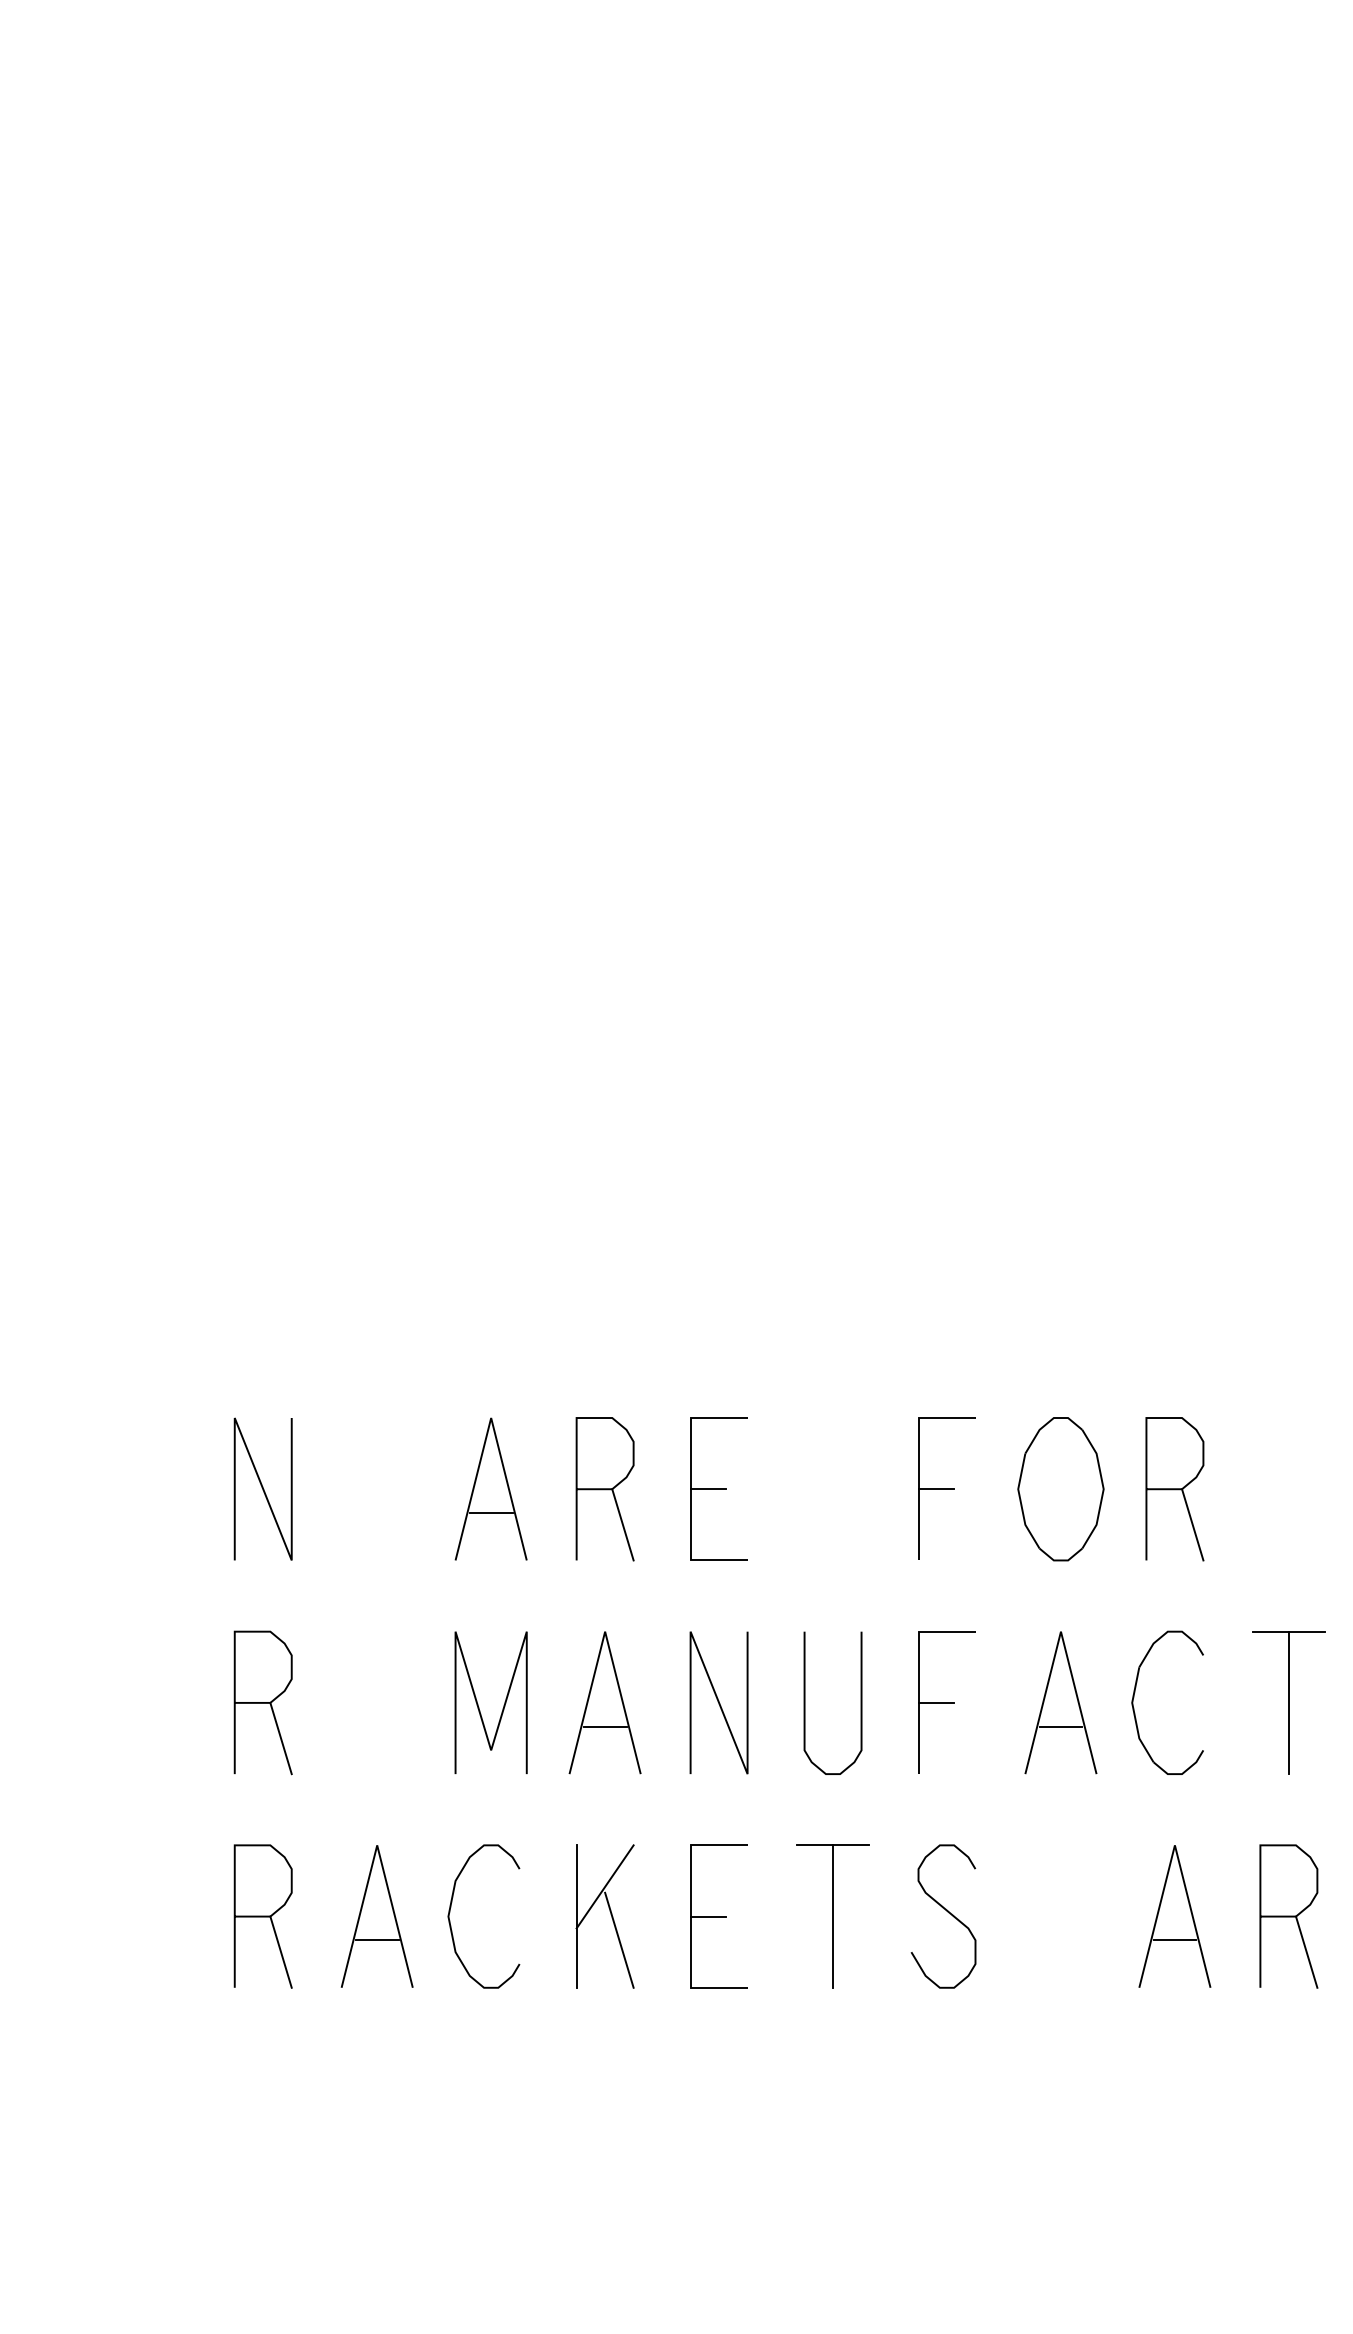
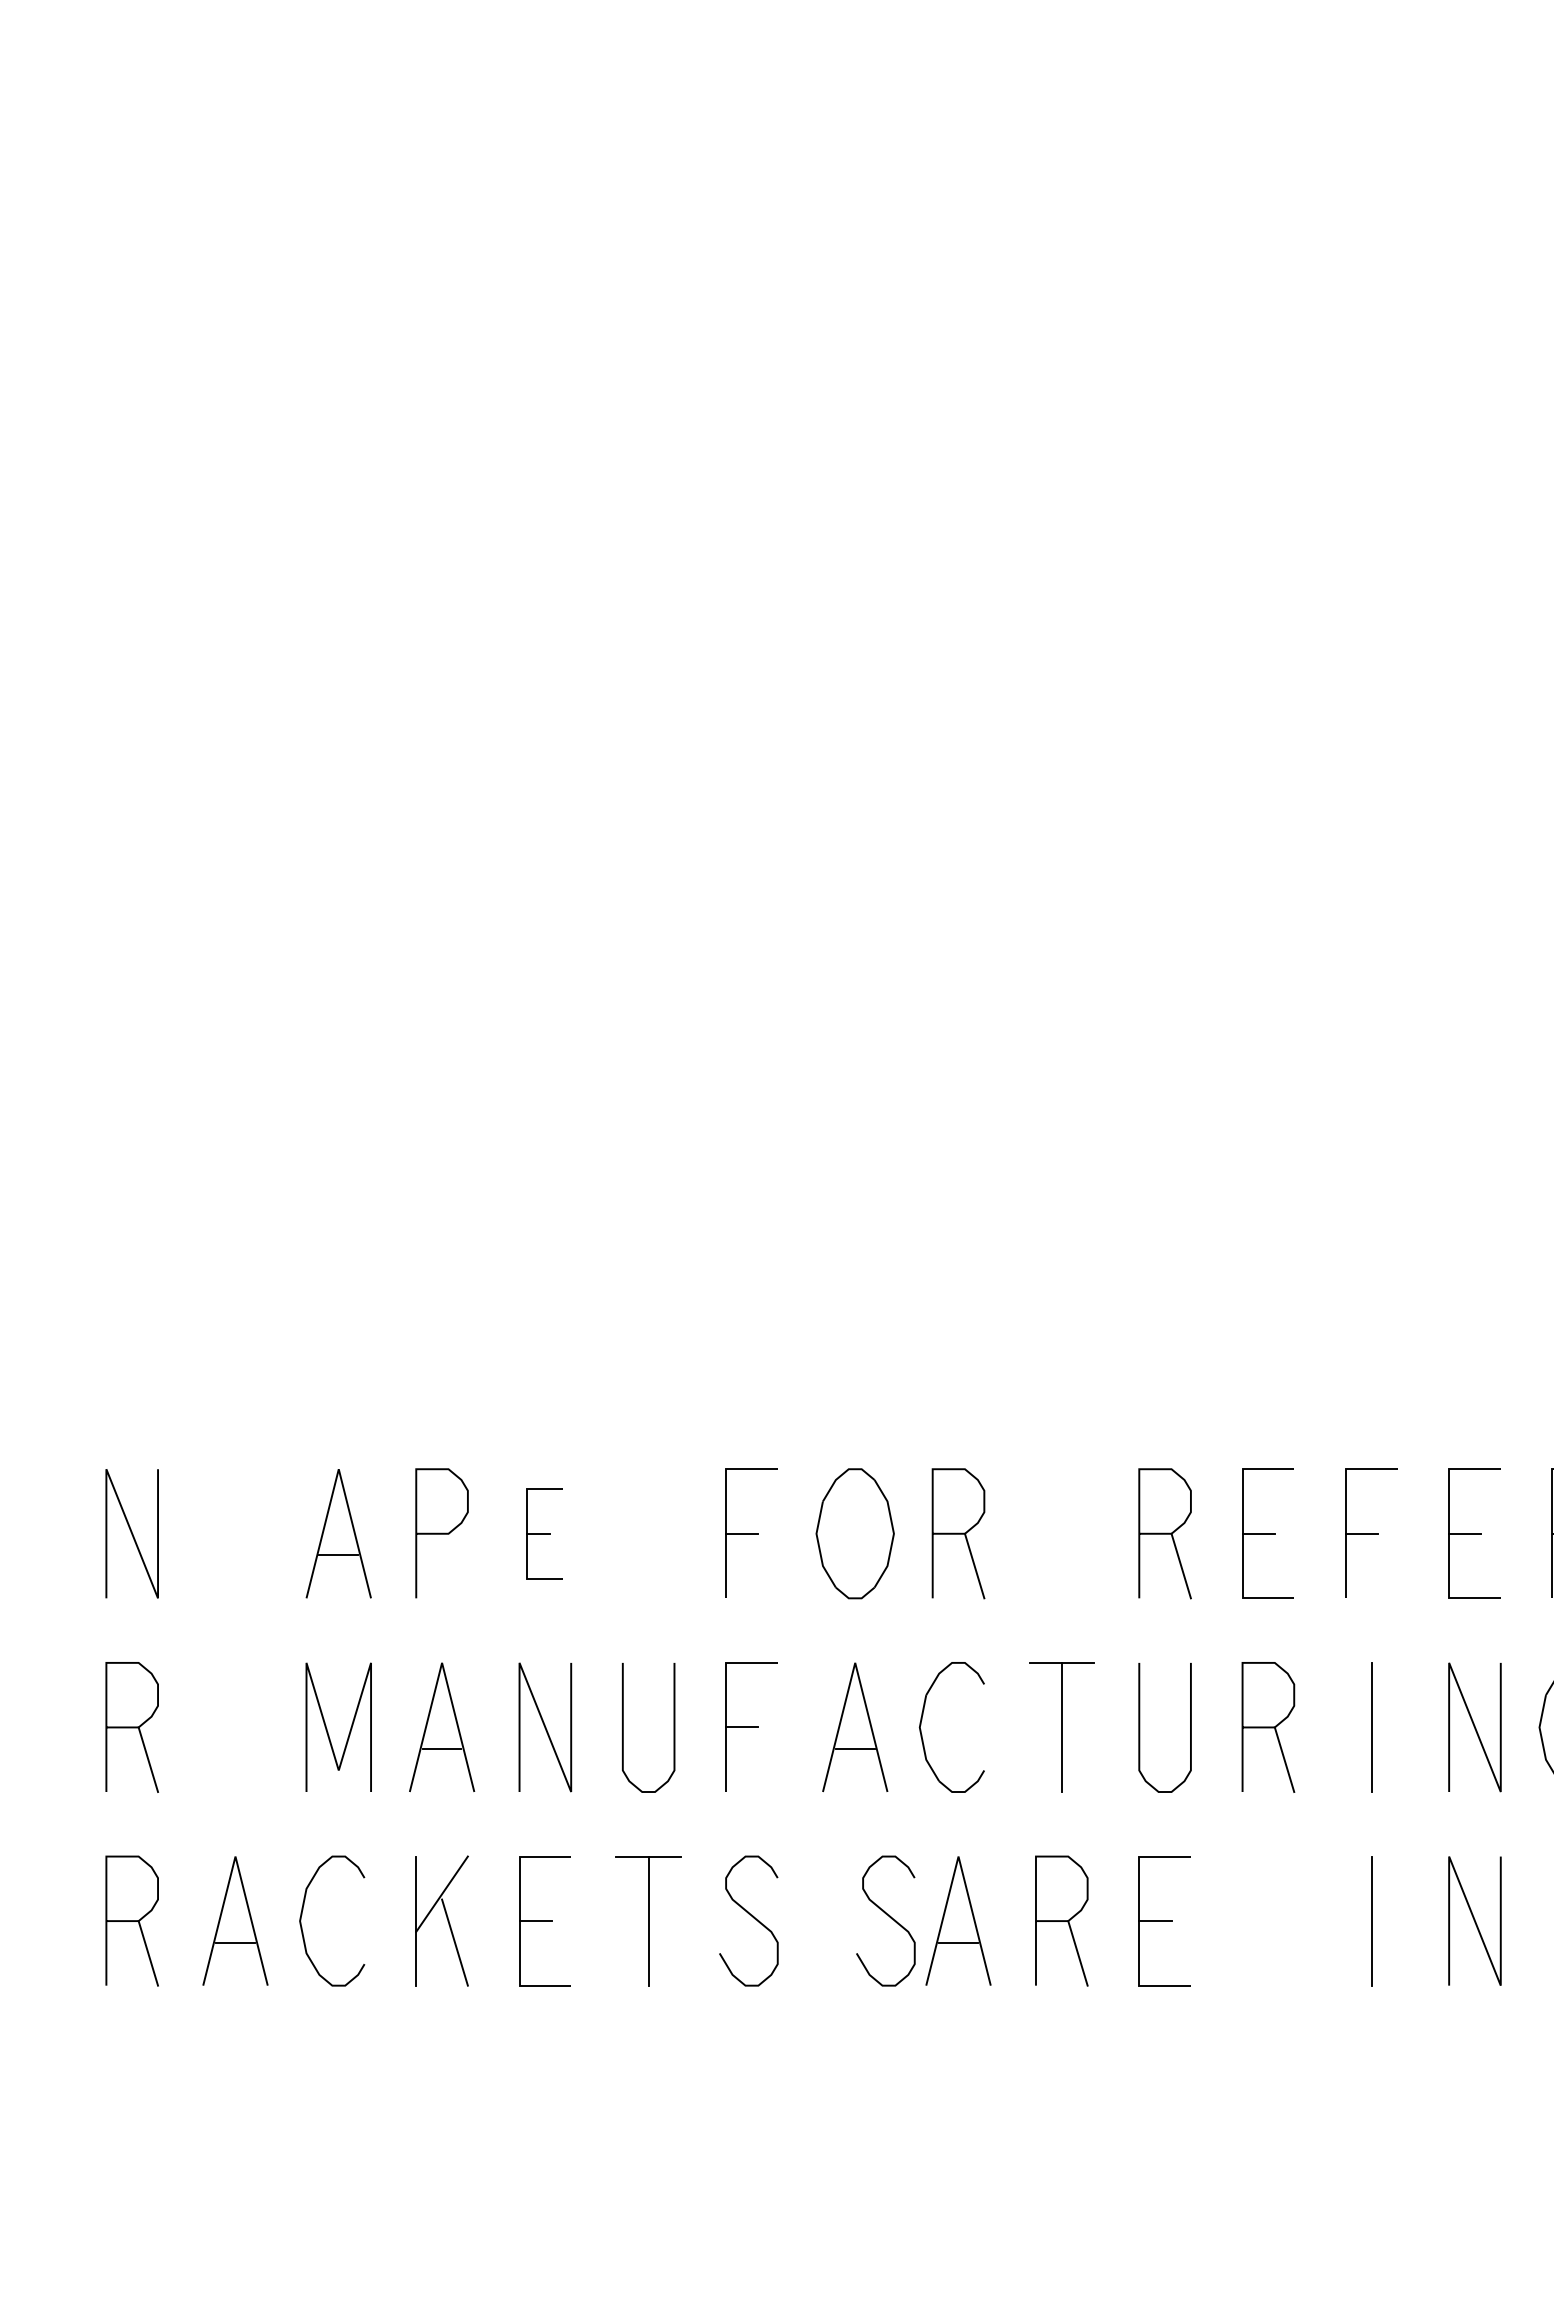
part: (718, 1488) -> (544, 1533), size x0.7
line: (622, 1524) -> (457, 1565), removed
curve: (1097, 1911) -> (888, 1916), added

